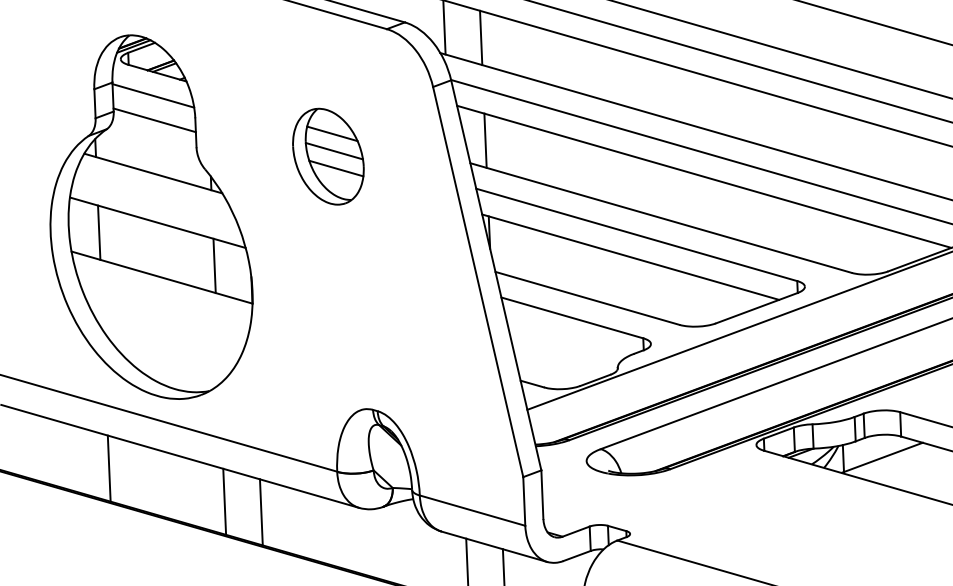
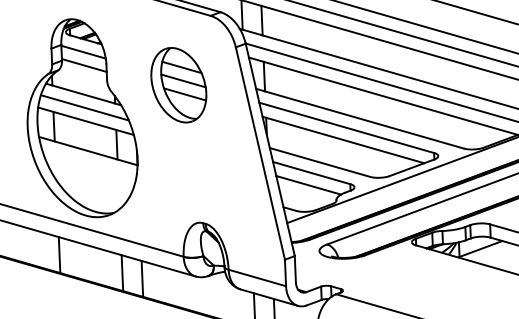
part: (327, 157) -> (178, 85), size x1.43
line: (155, 197) -> (84, 107), added
line: (566, 340) -> (308, 185), added

